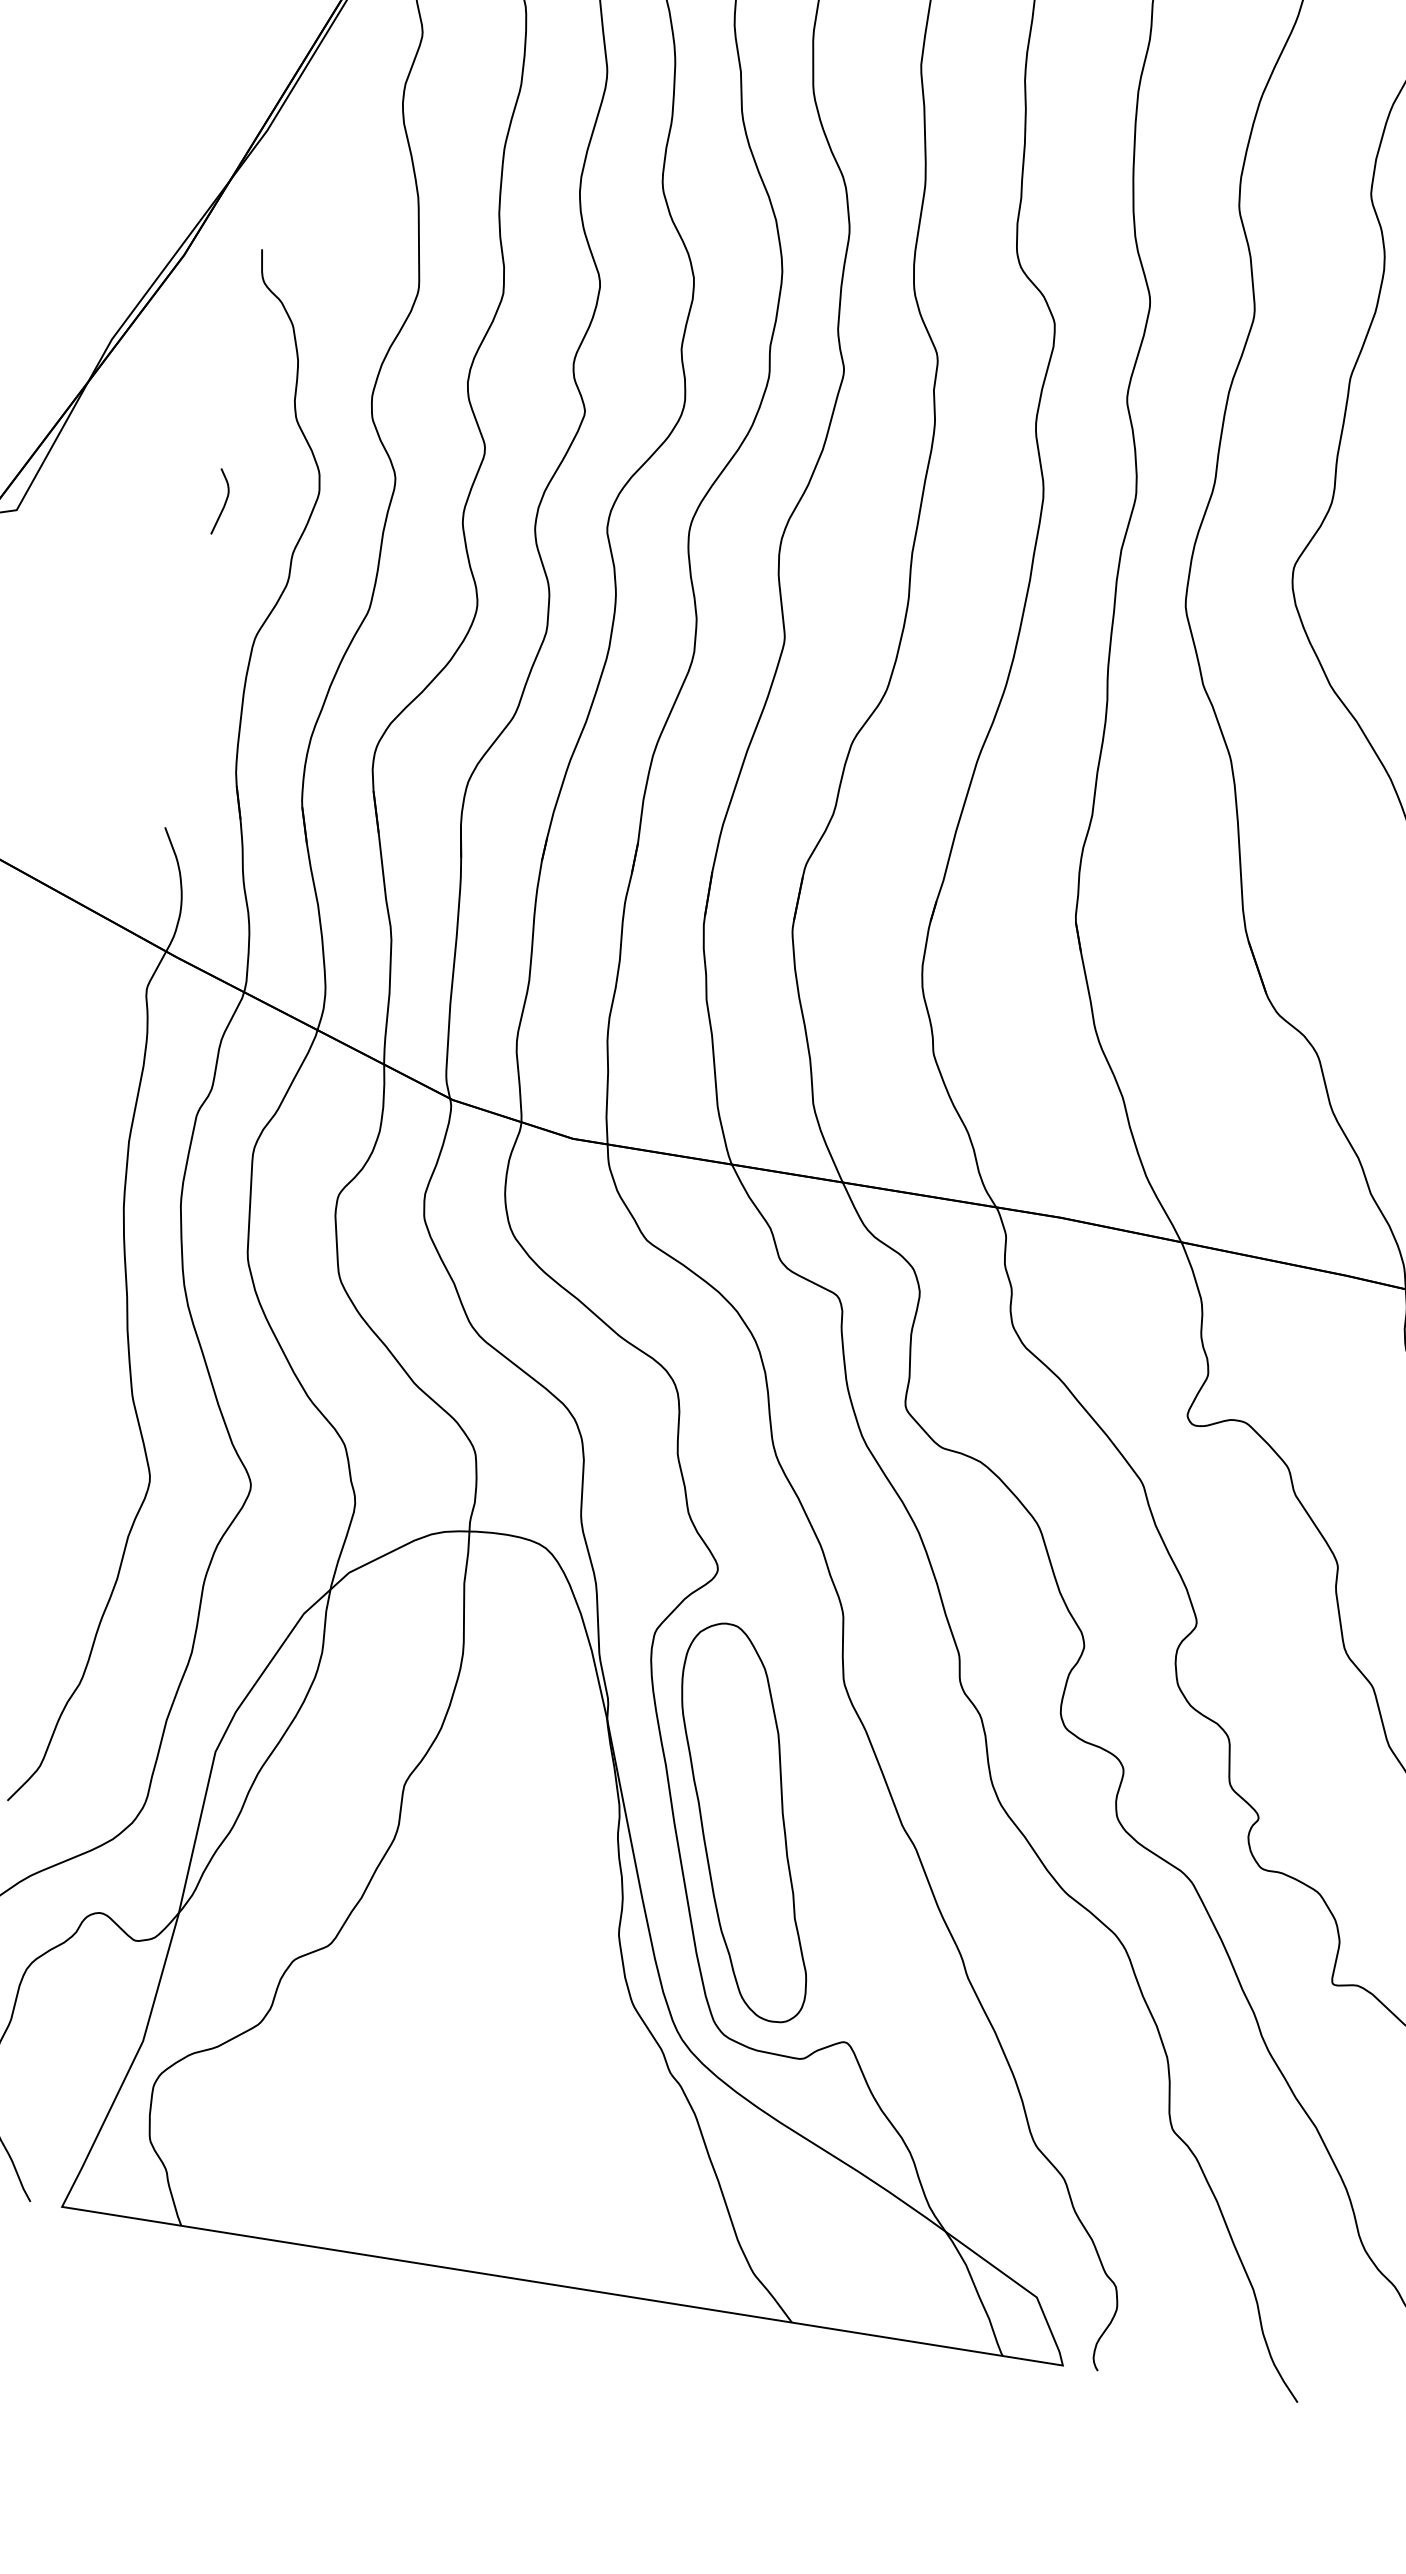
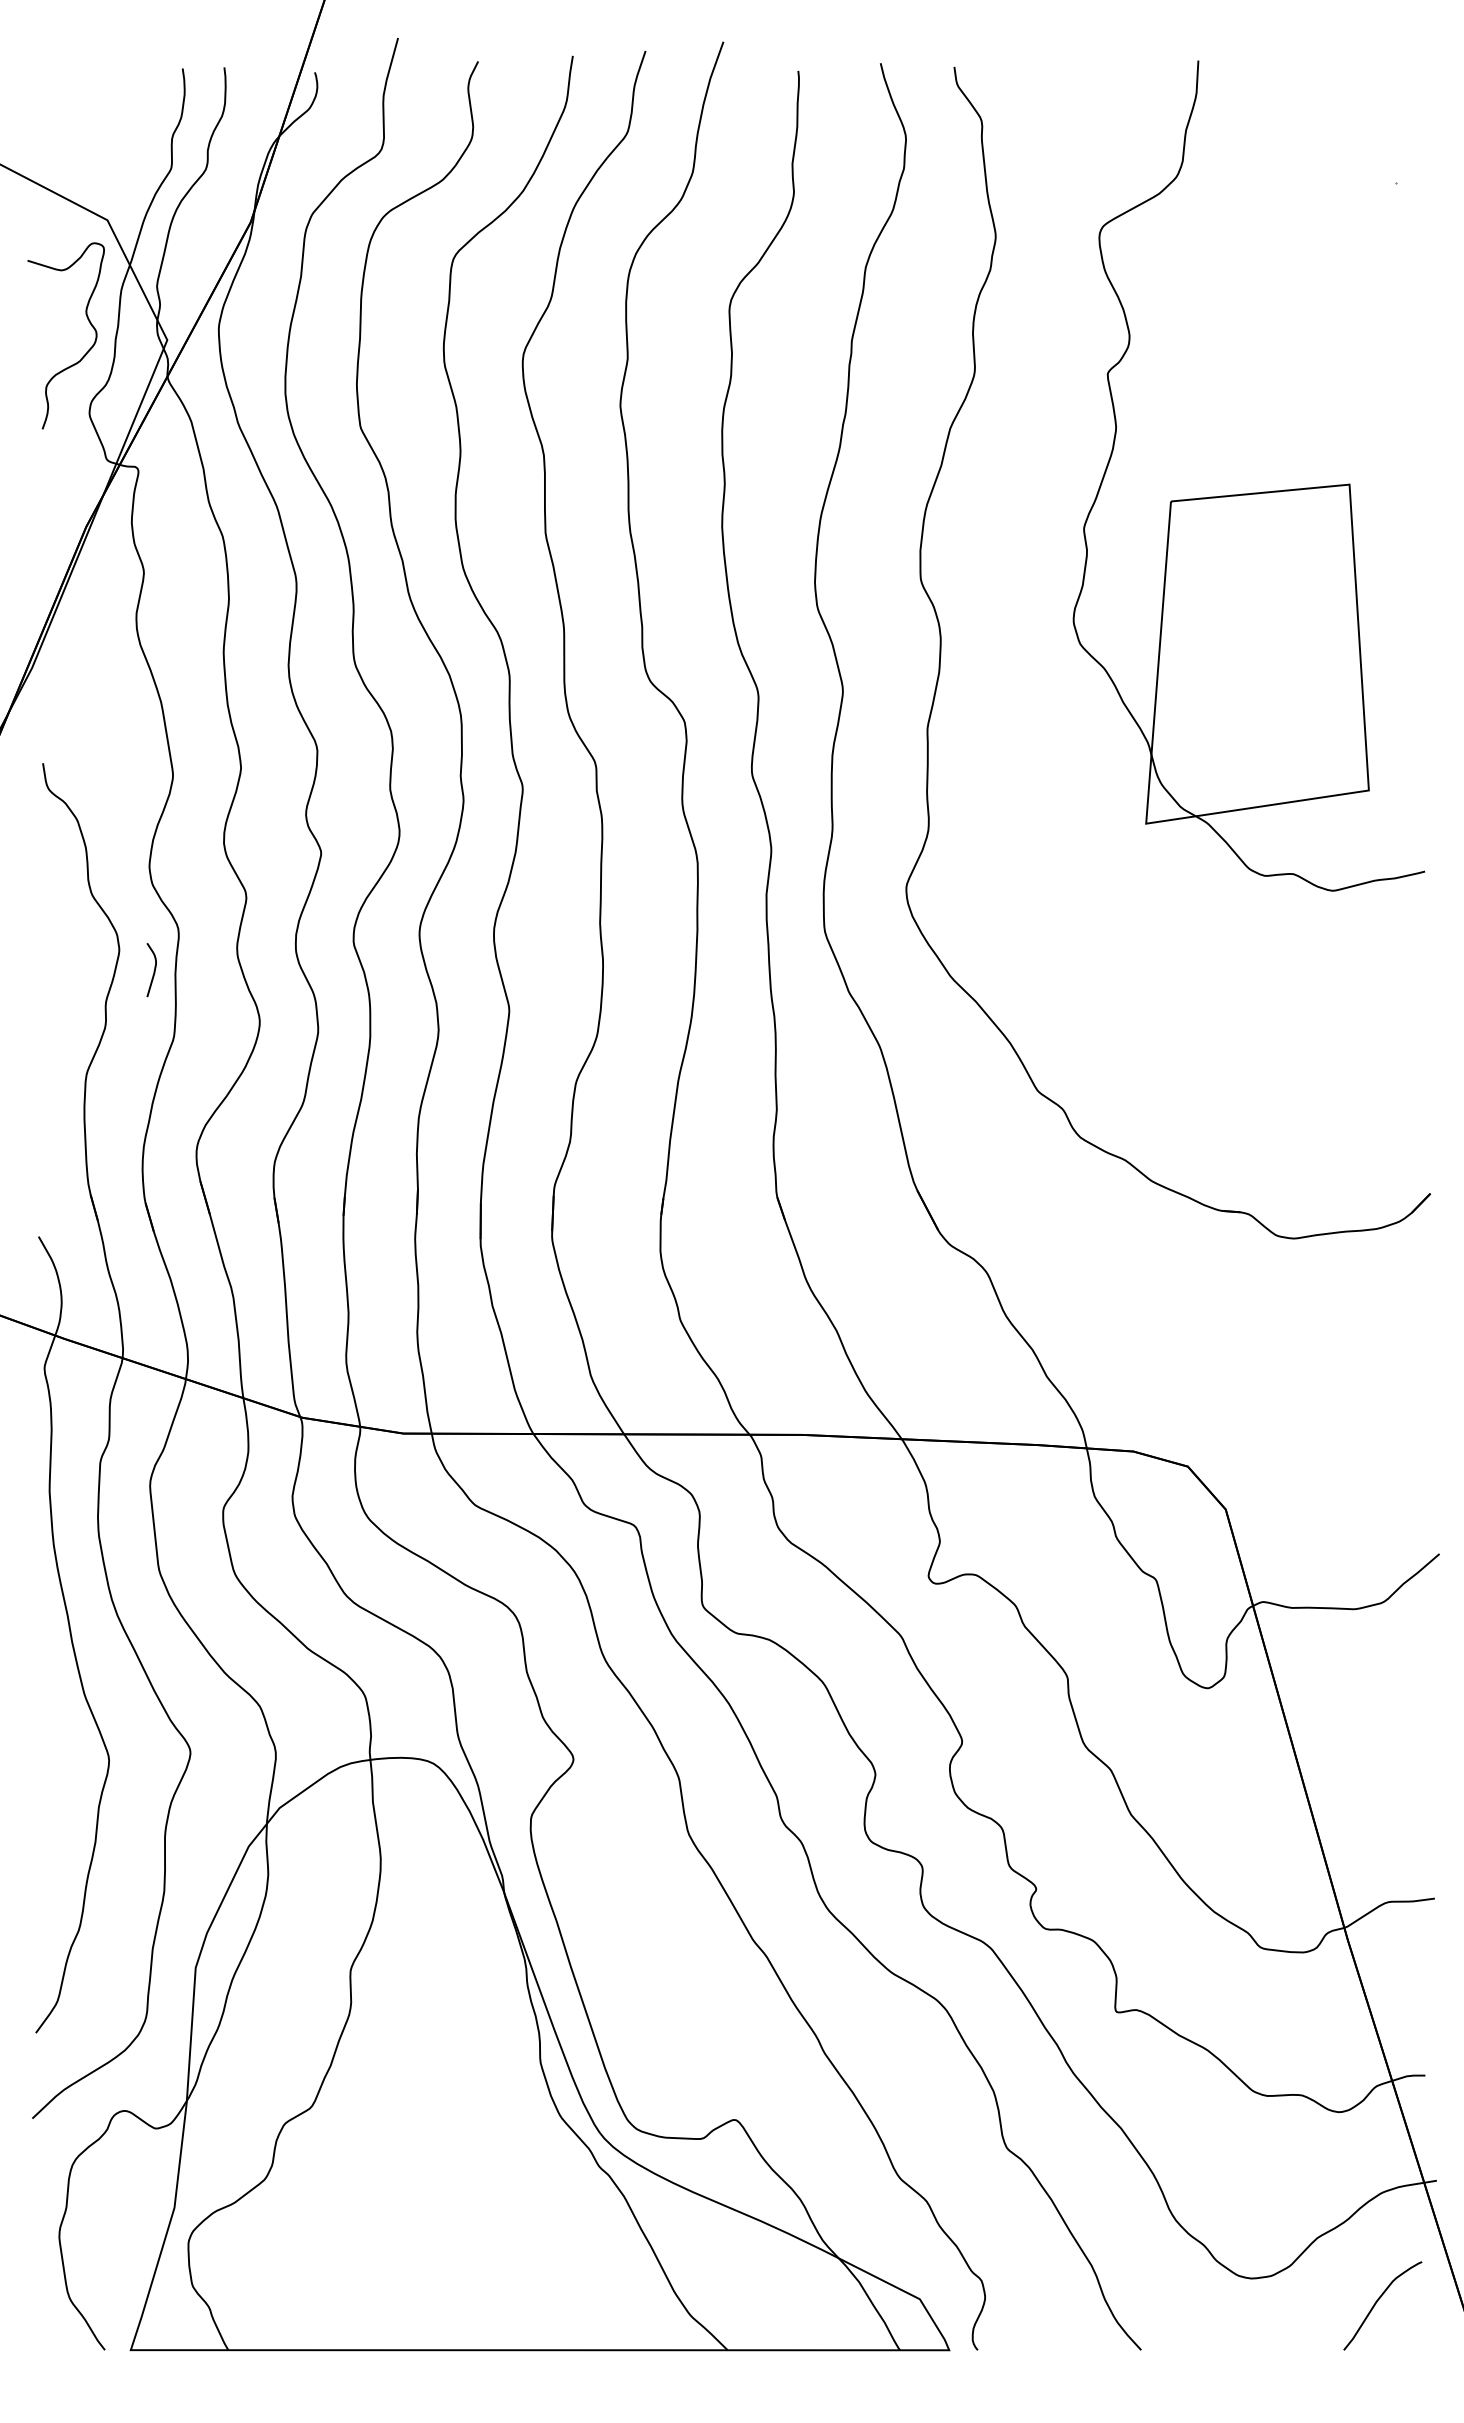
curve: (223, 504) -> (153, 971), moved
part: (745, 1821) -> (627, 1956), removed

